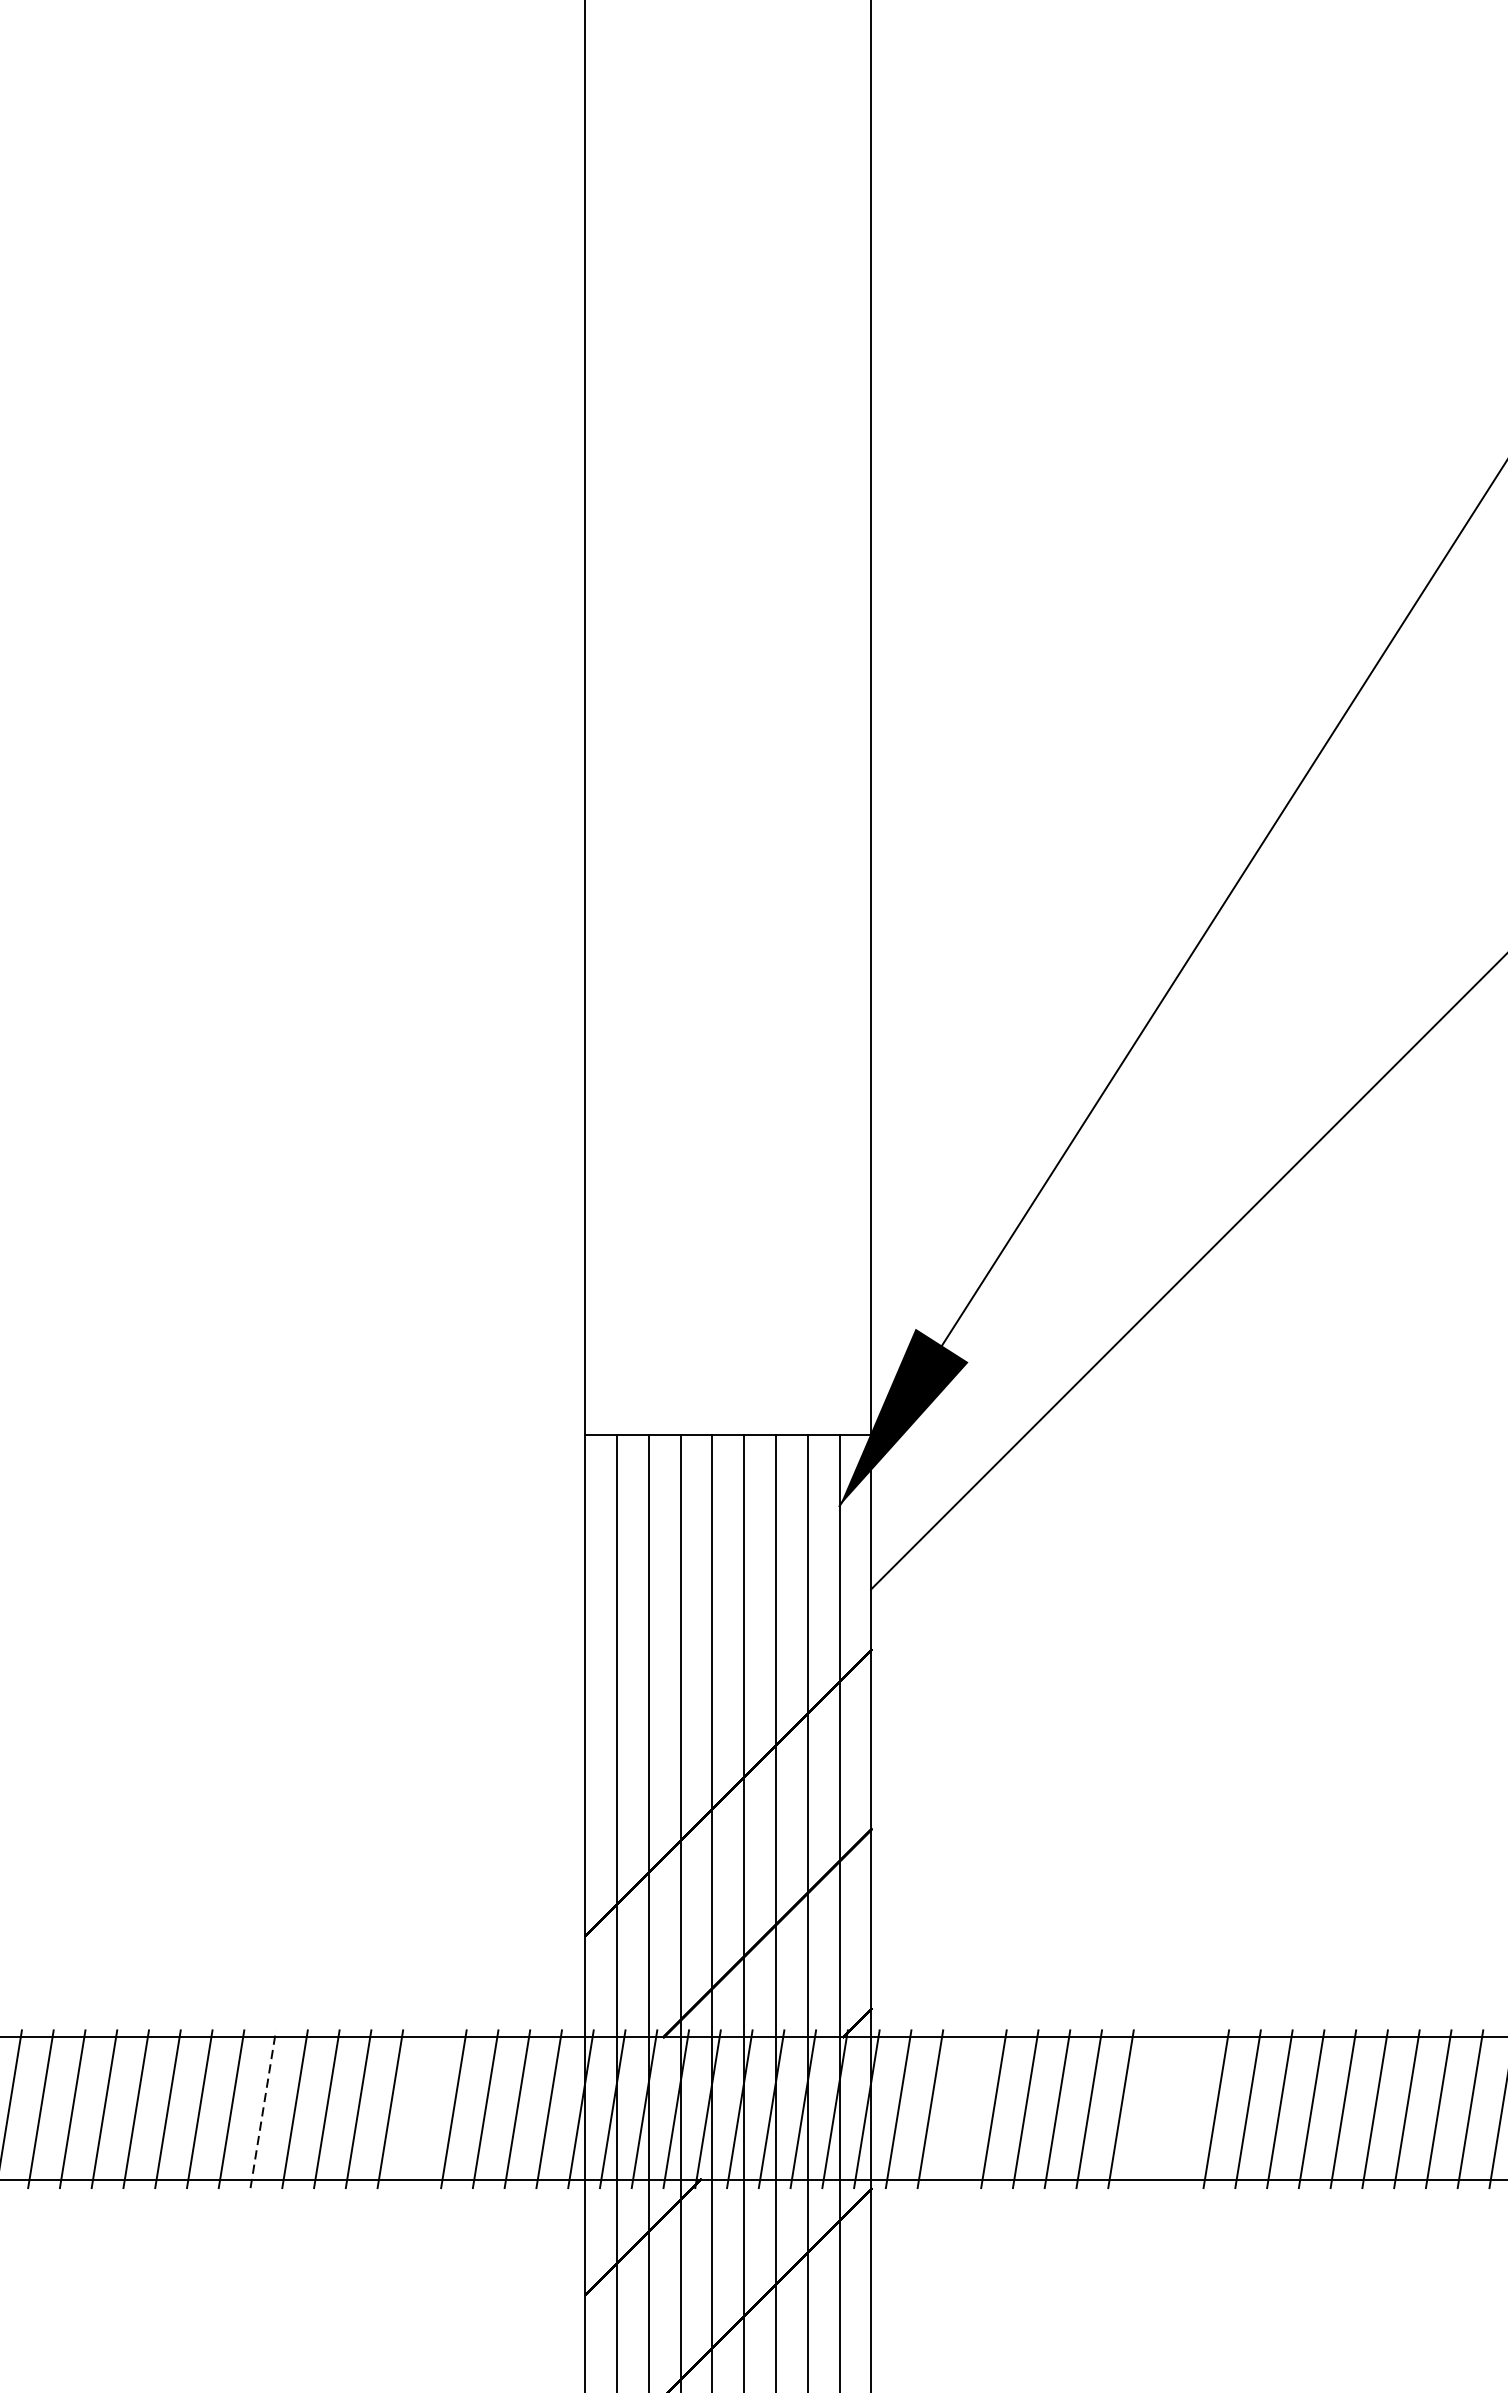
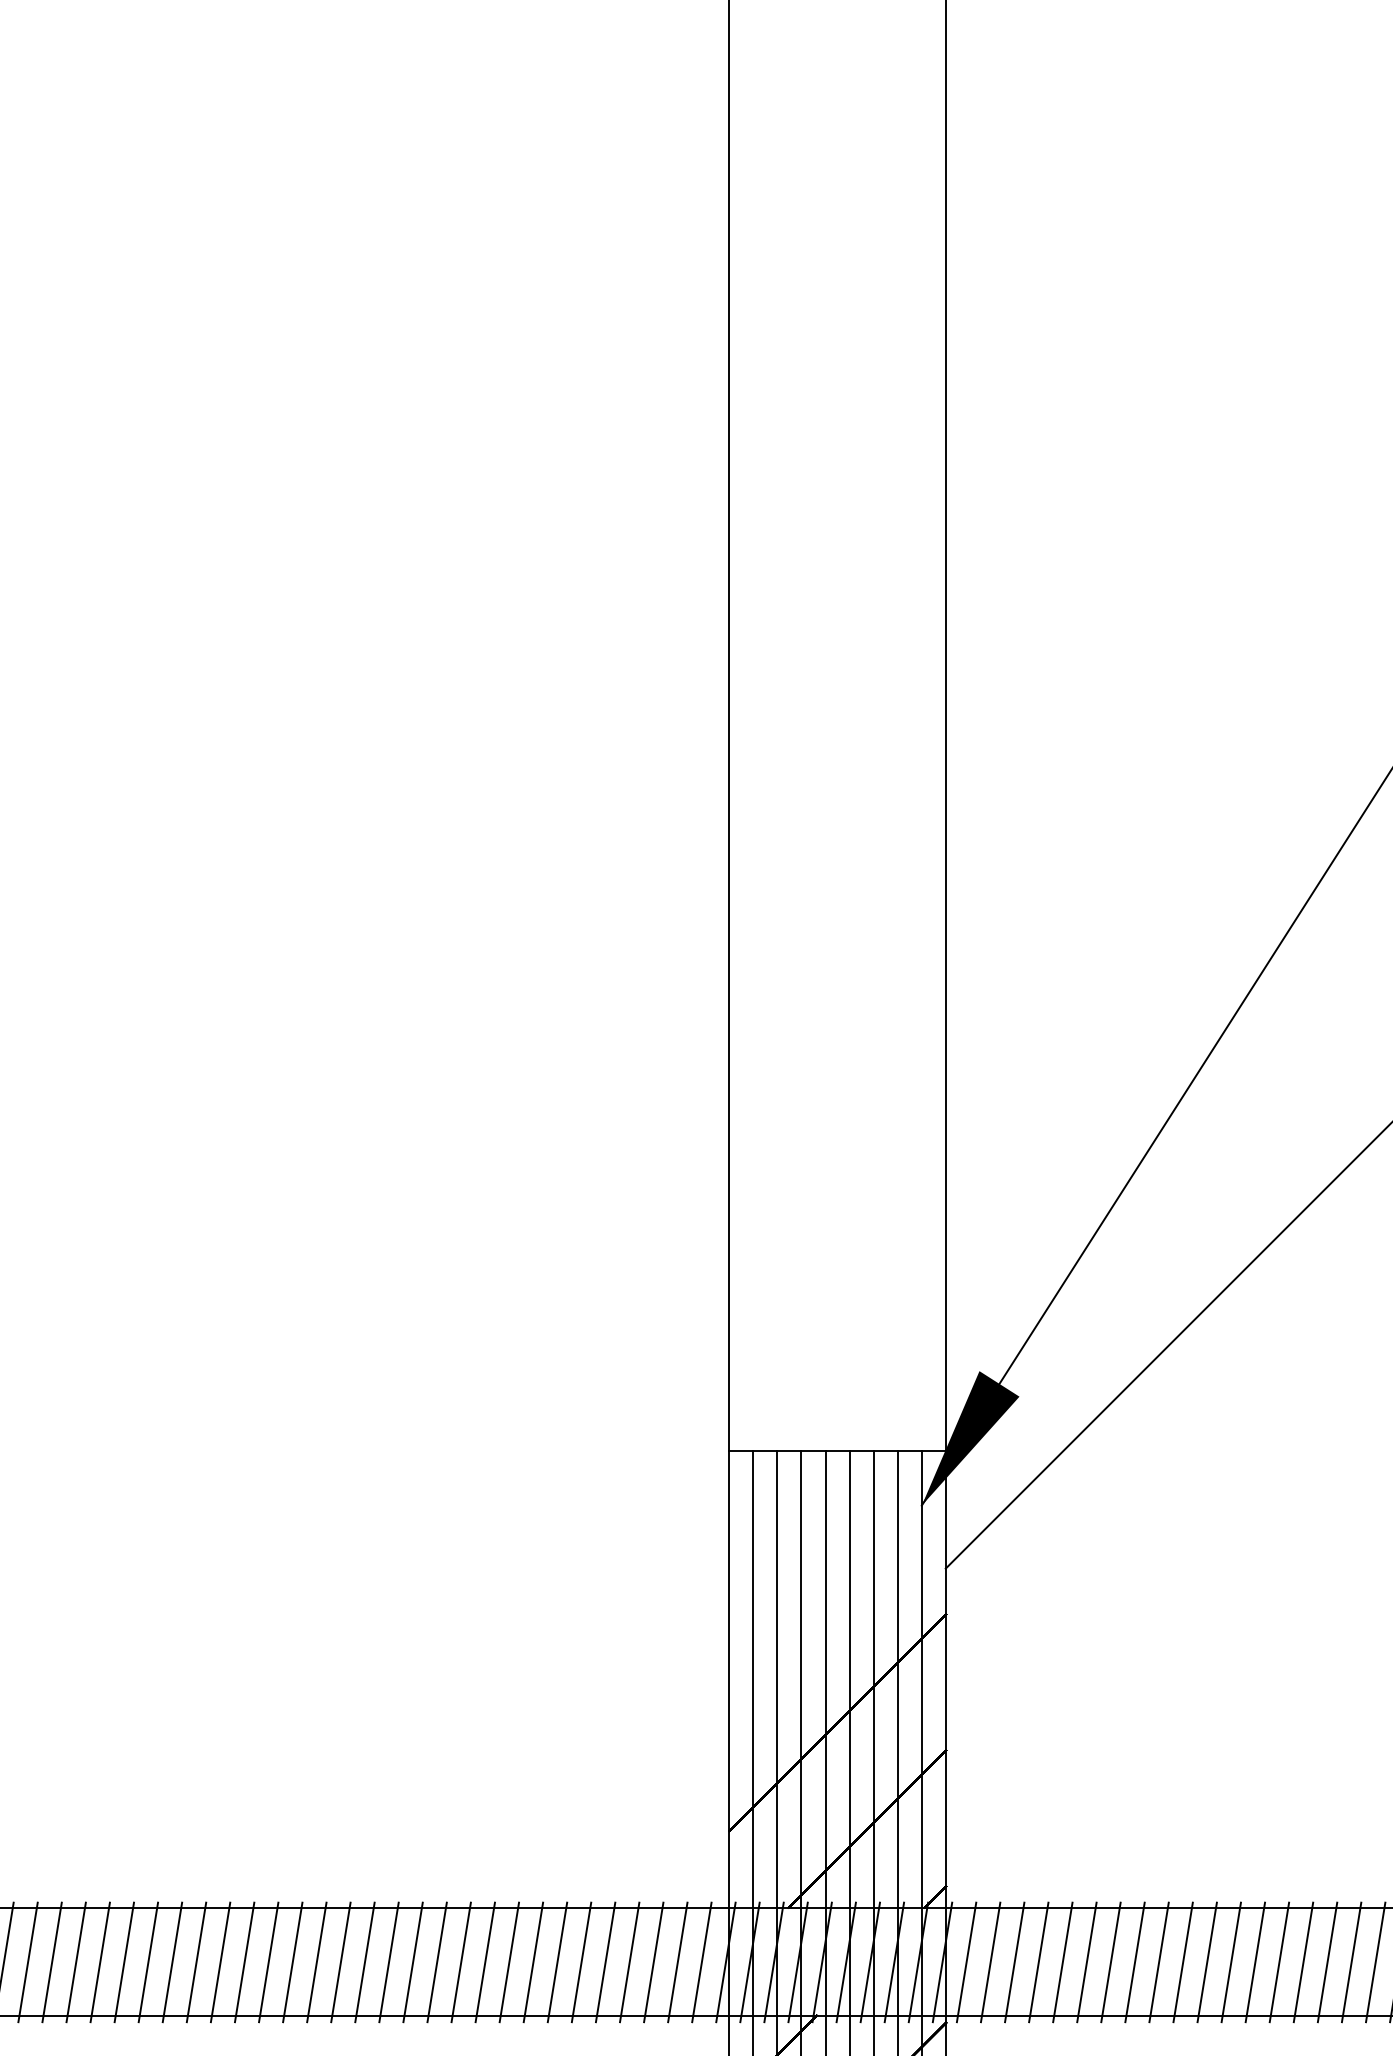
line: (263, 2109) -> (485, 1962), dashed -> solid
line: (421, 2109) -> (605, 1962), added
line: (961, 2109) -> (1014, 1962), added
line: (1151, 2109) -> (1158, 1962), added
line: (1183, 2109) -> (1182, 1962), added

